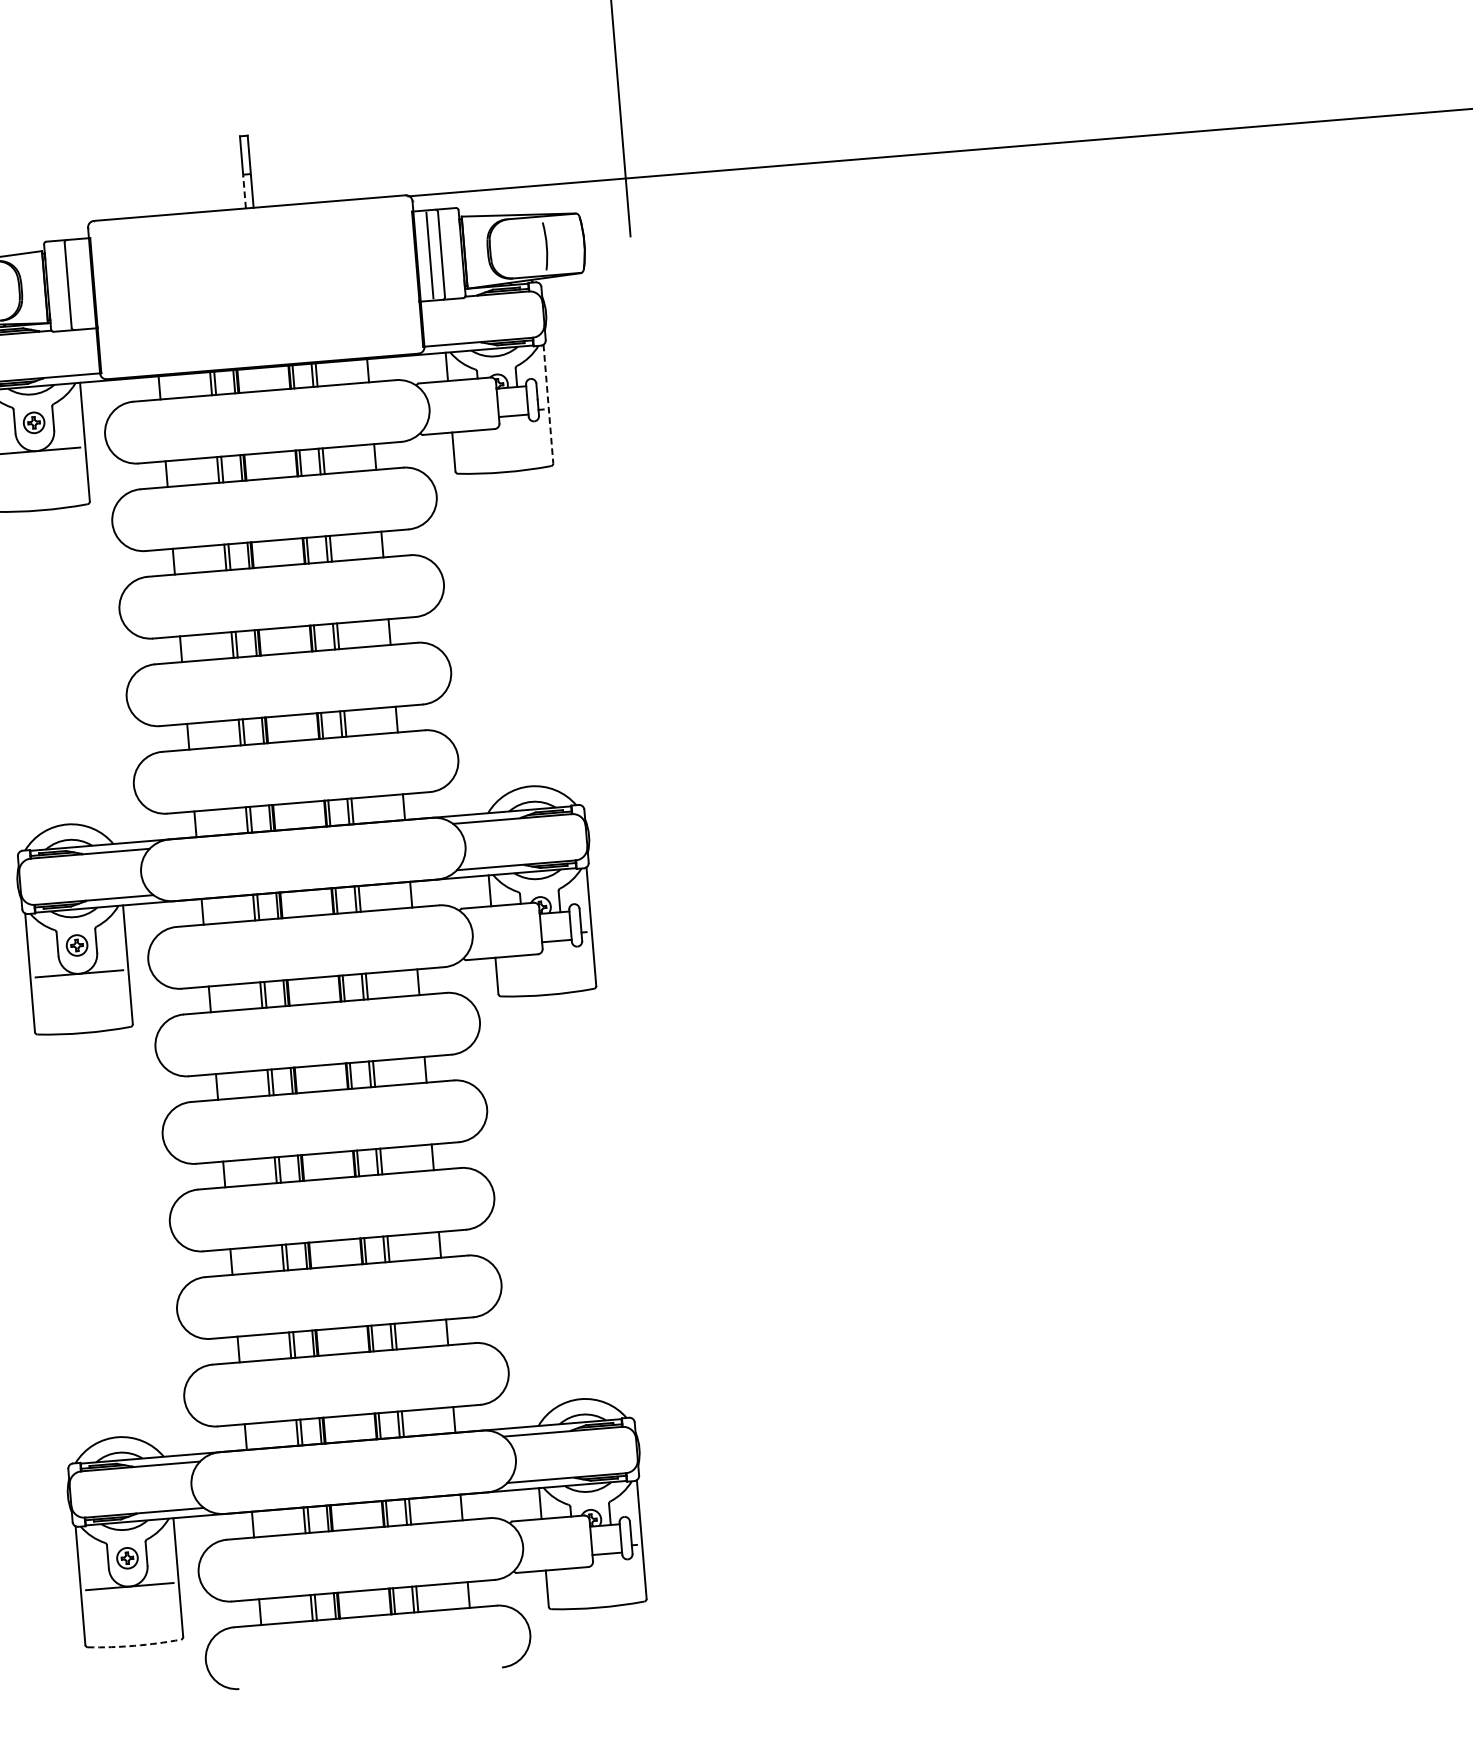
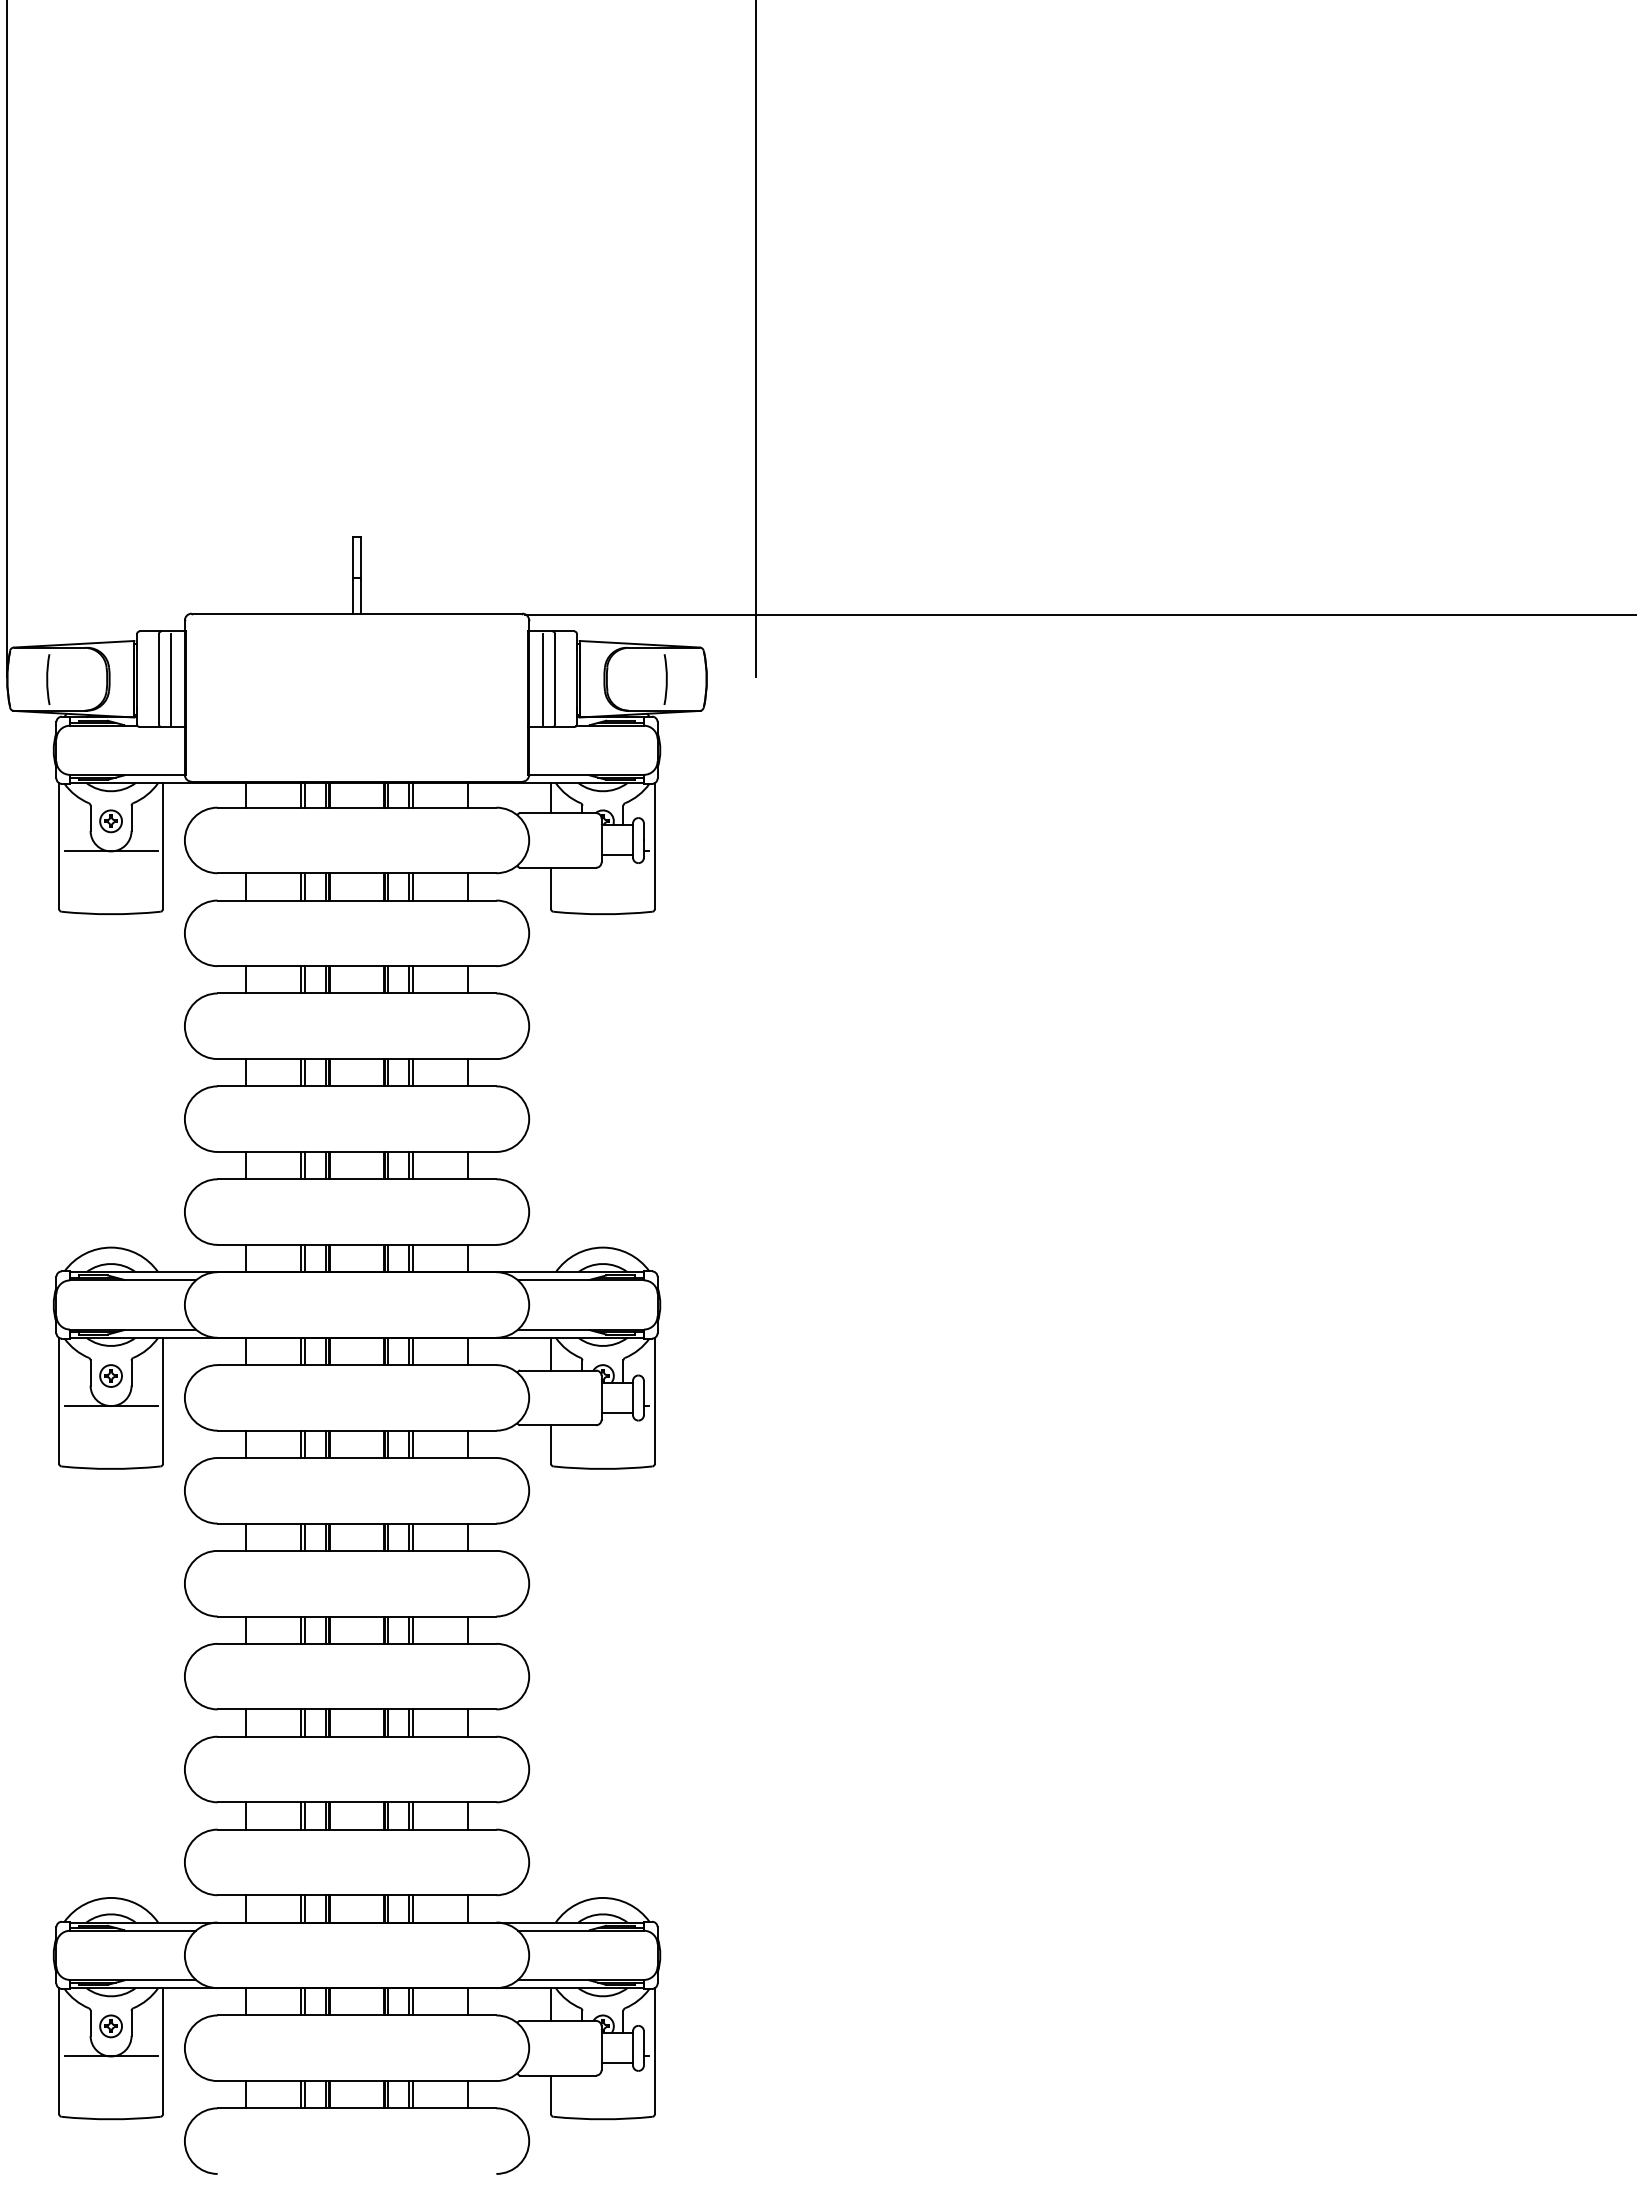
line: (244, 192) -> (352, 596), dashed -> solid
line: (79, 283) -> (171, 678), added
line: (548, 404) -> (654, 846), dashed -> solid
arc: (135, 1645) -> (111, 2119), dashed -> solid

